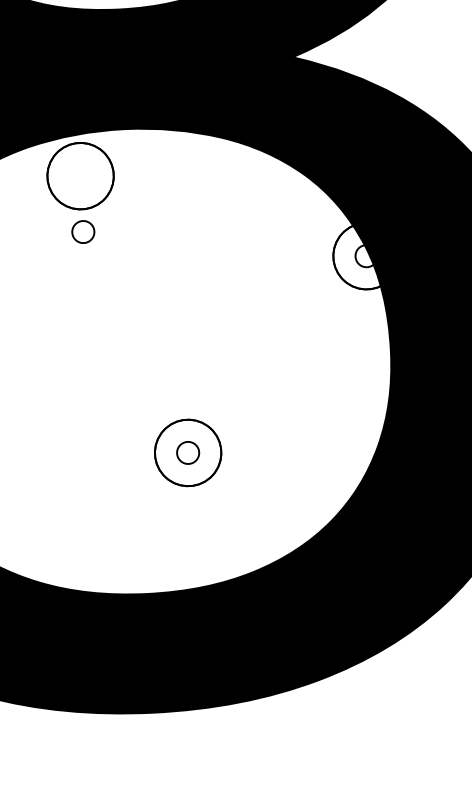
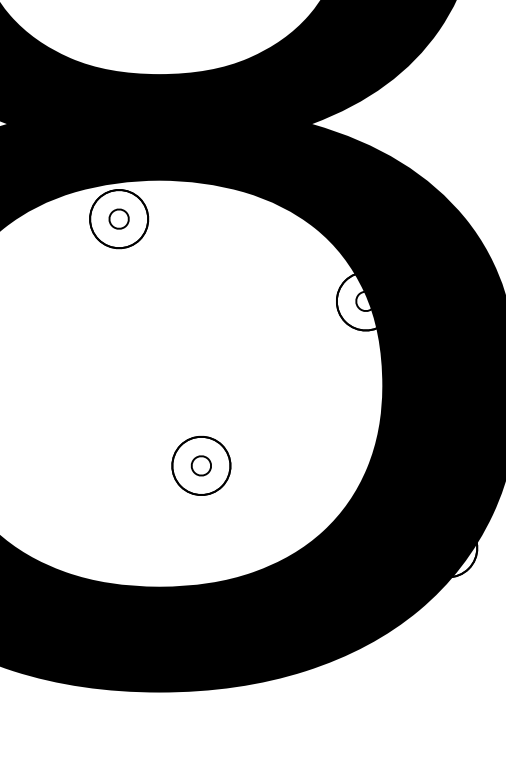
part: (82, 231) -> (118, 218), moved

